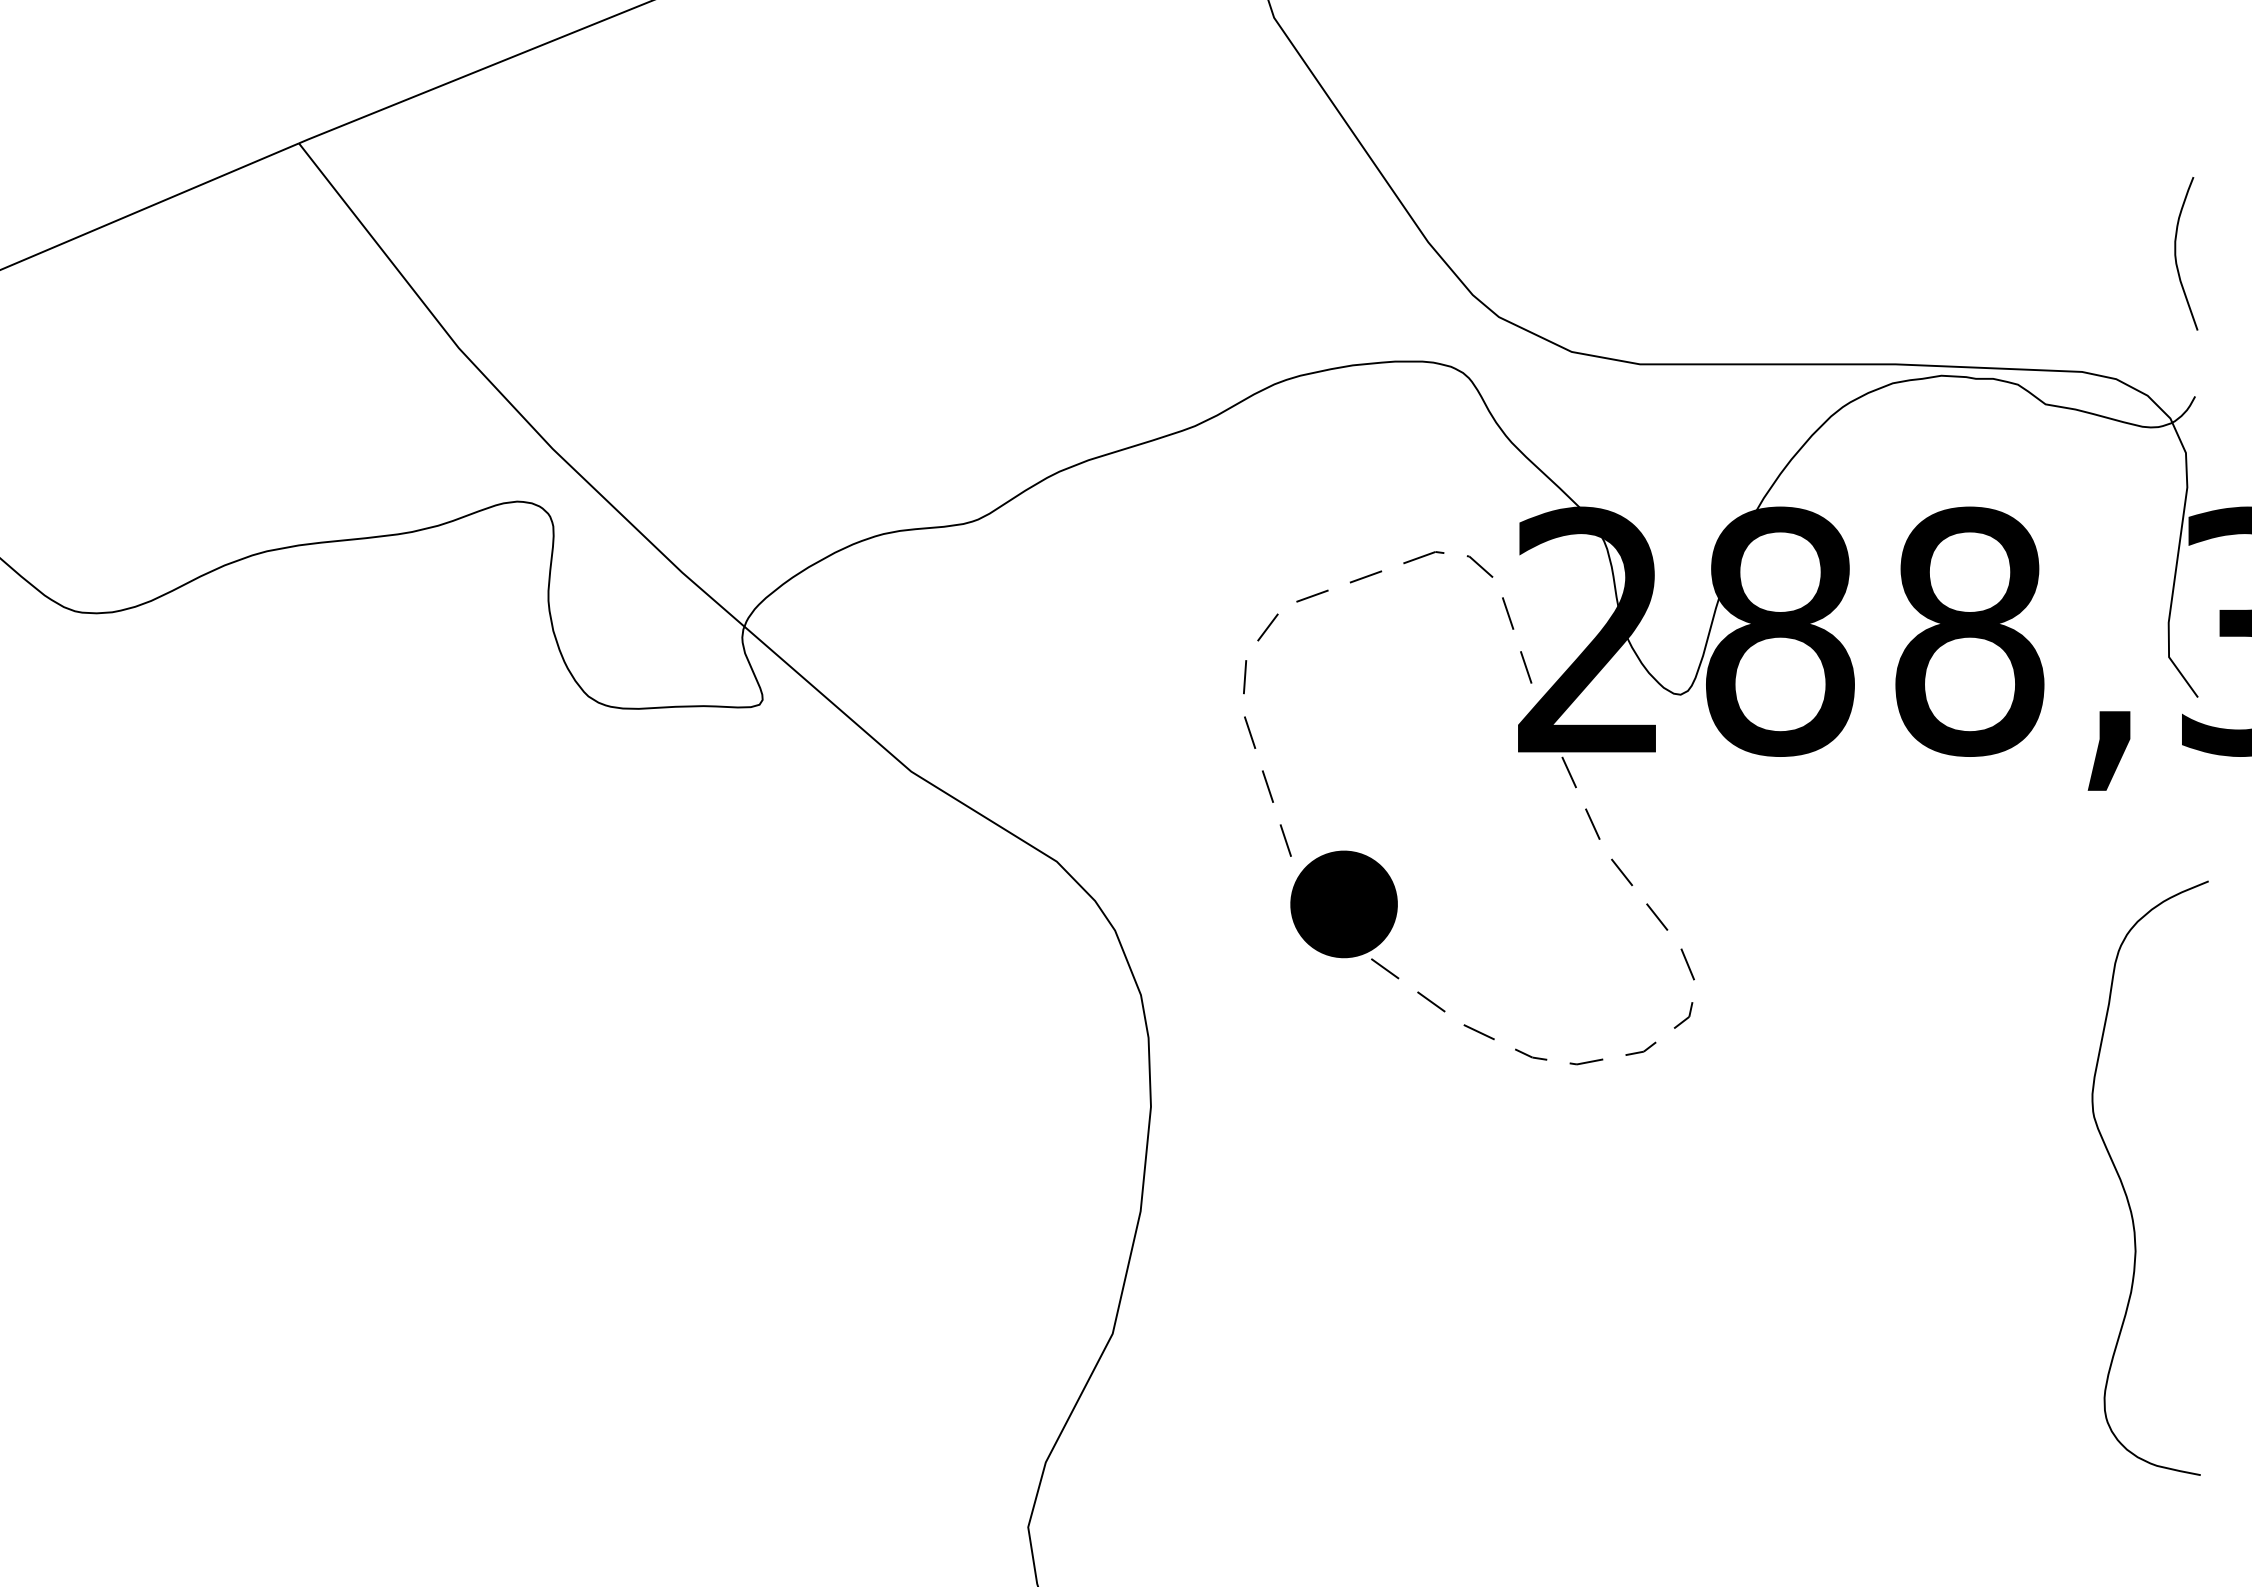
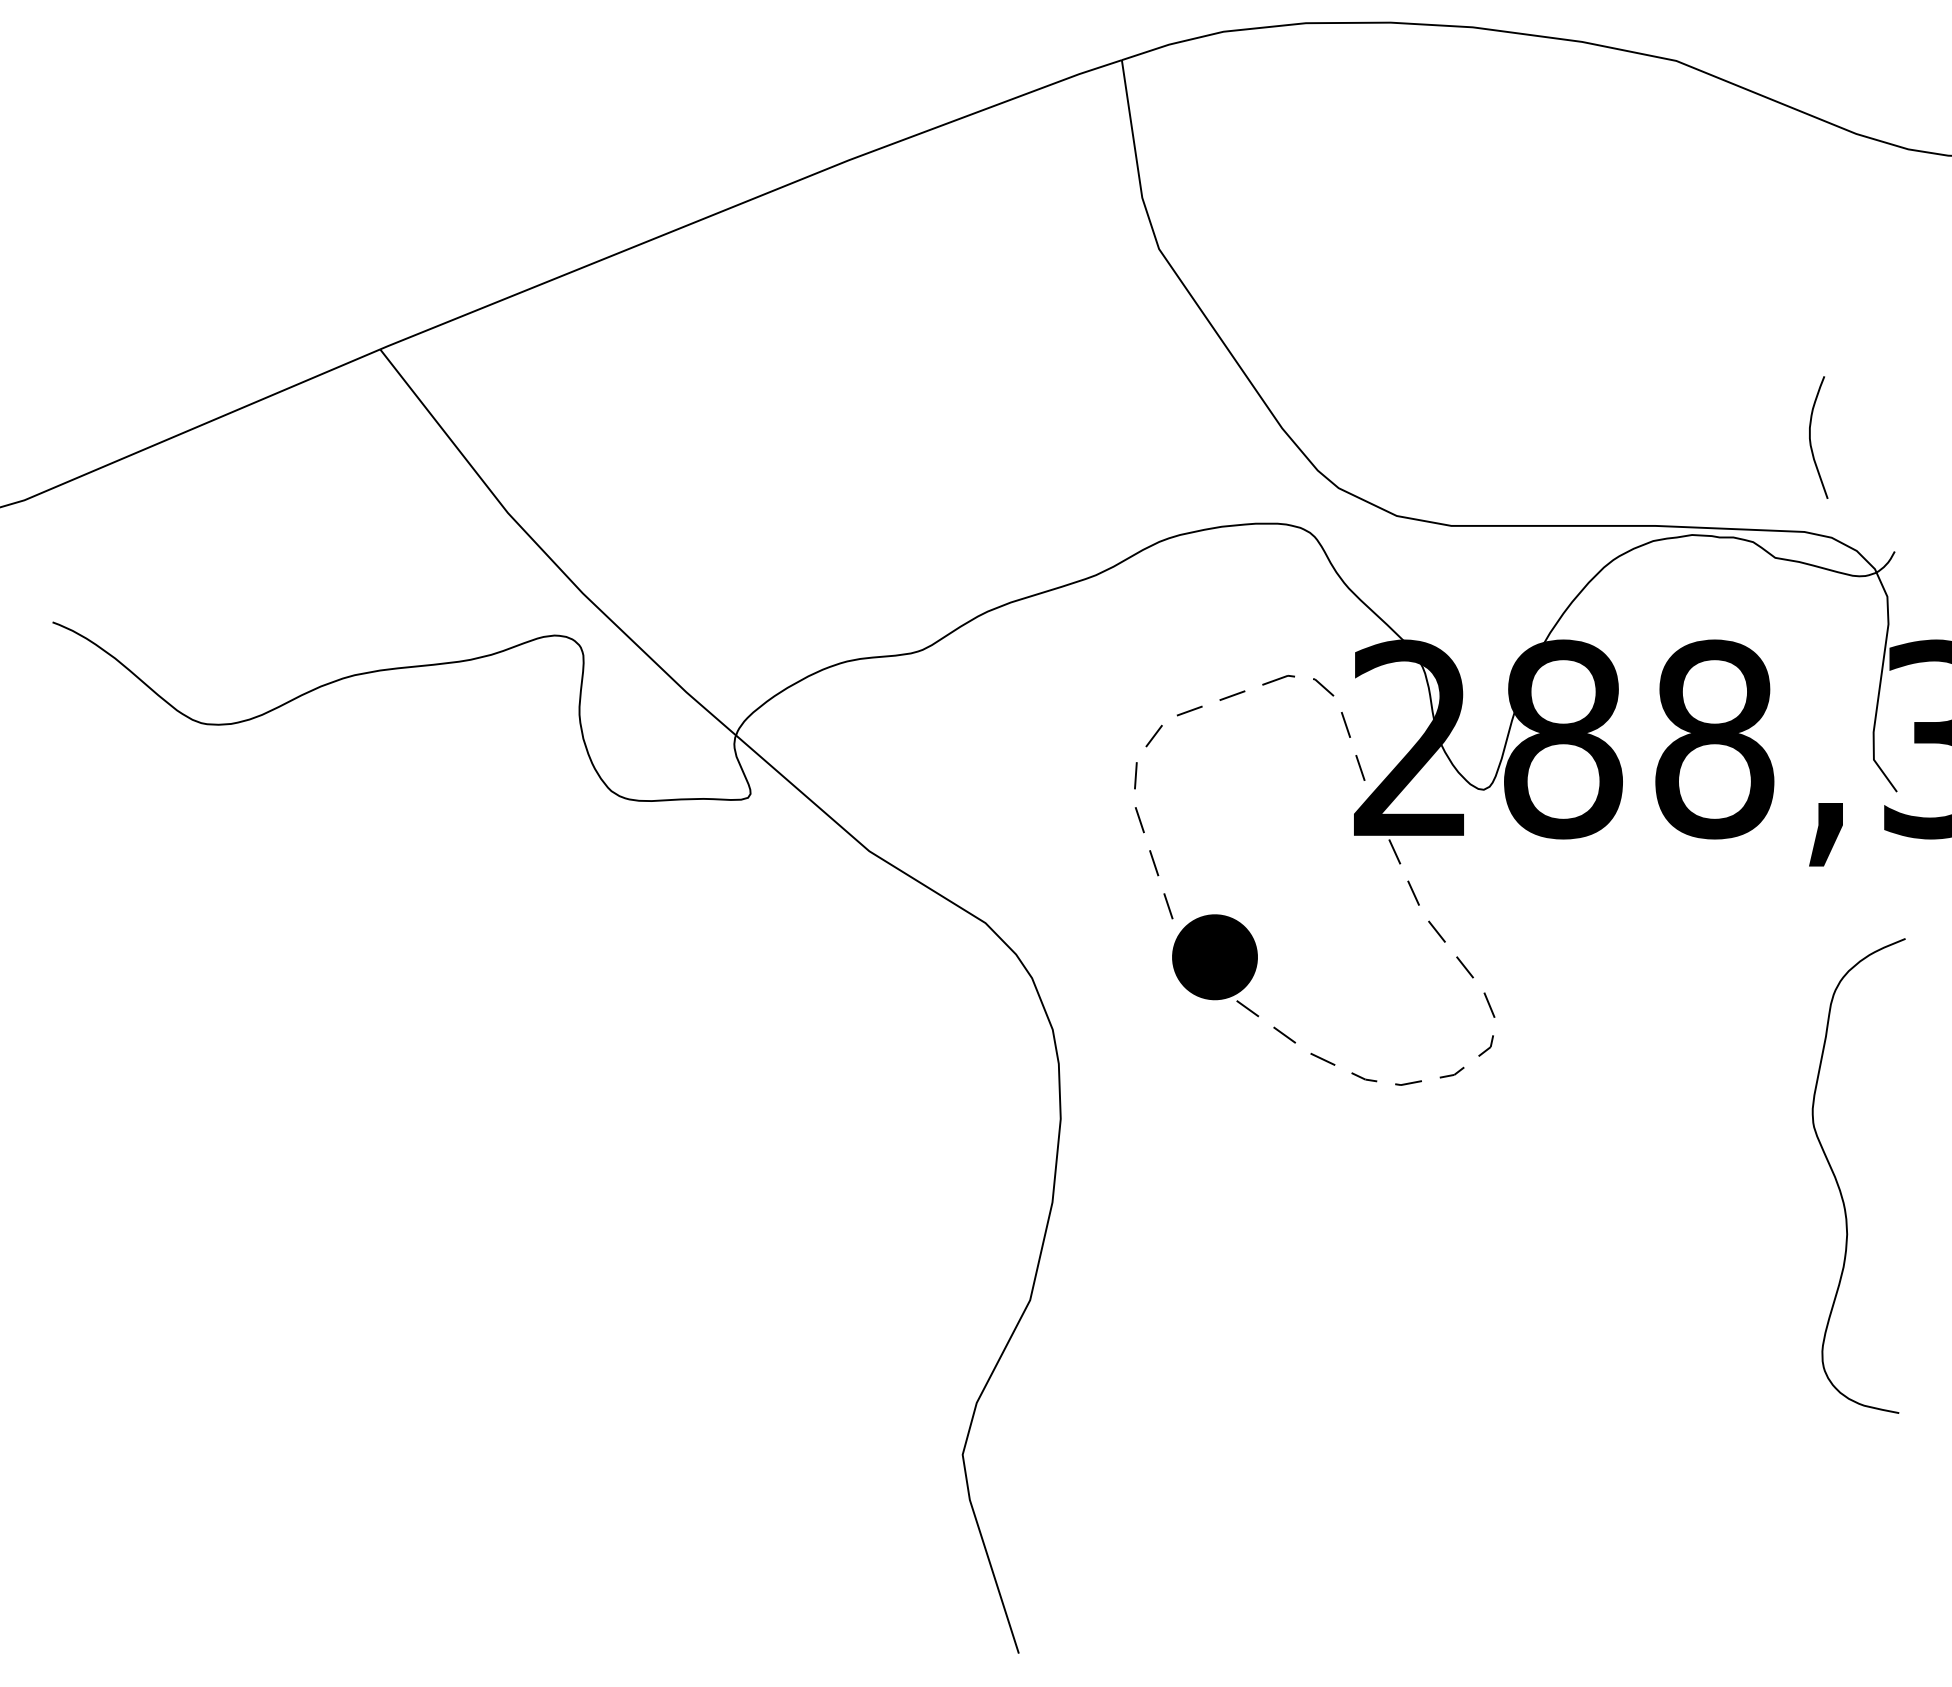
curve: (2176, 253) -> (1810, 437), moved

